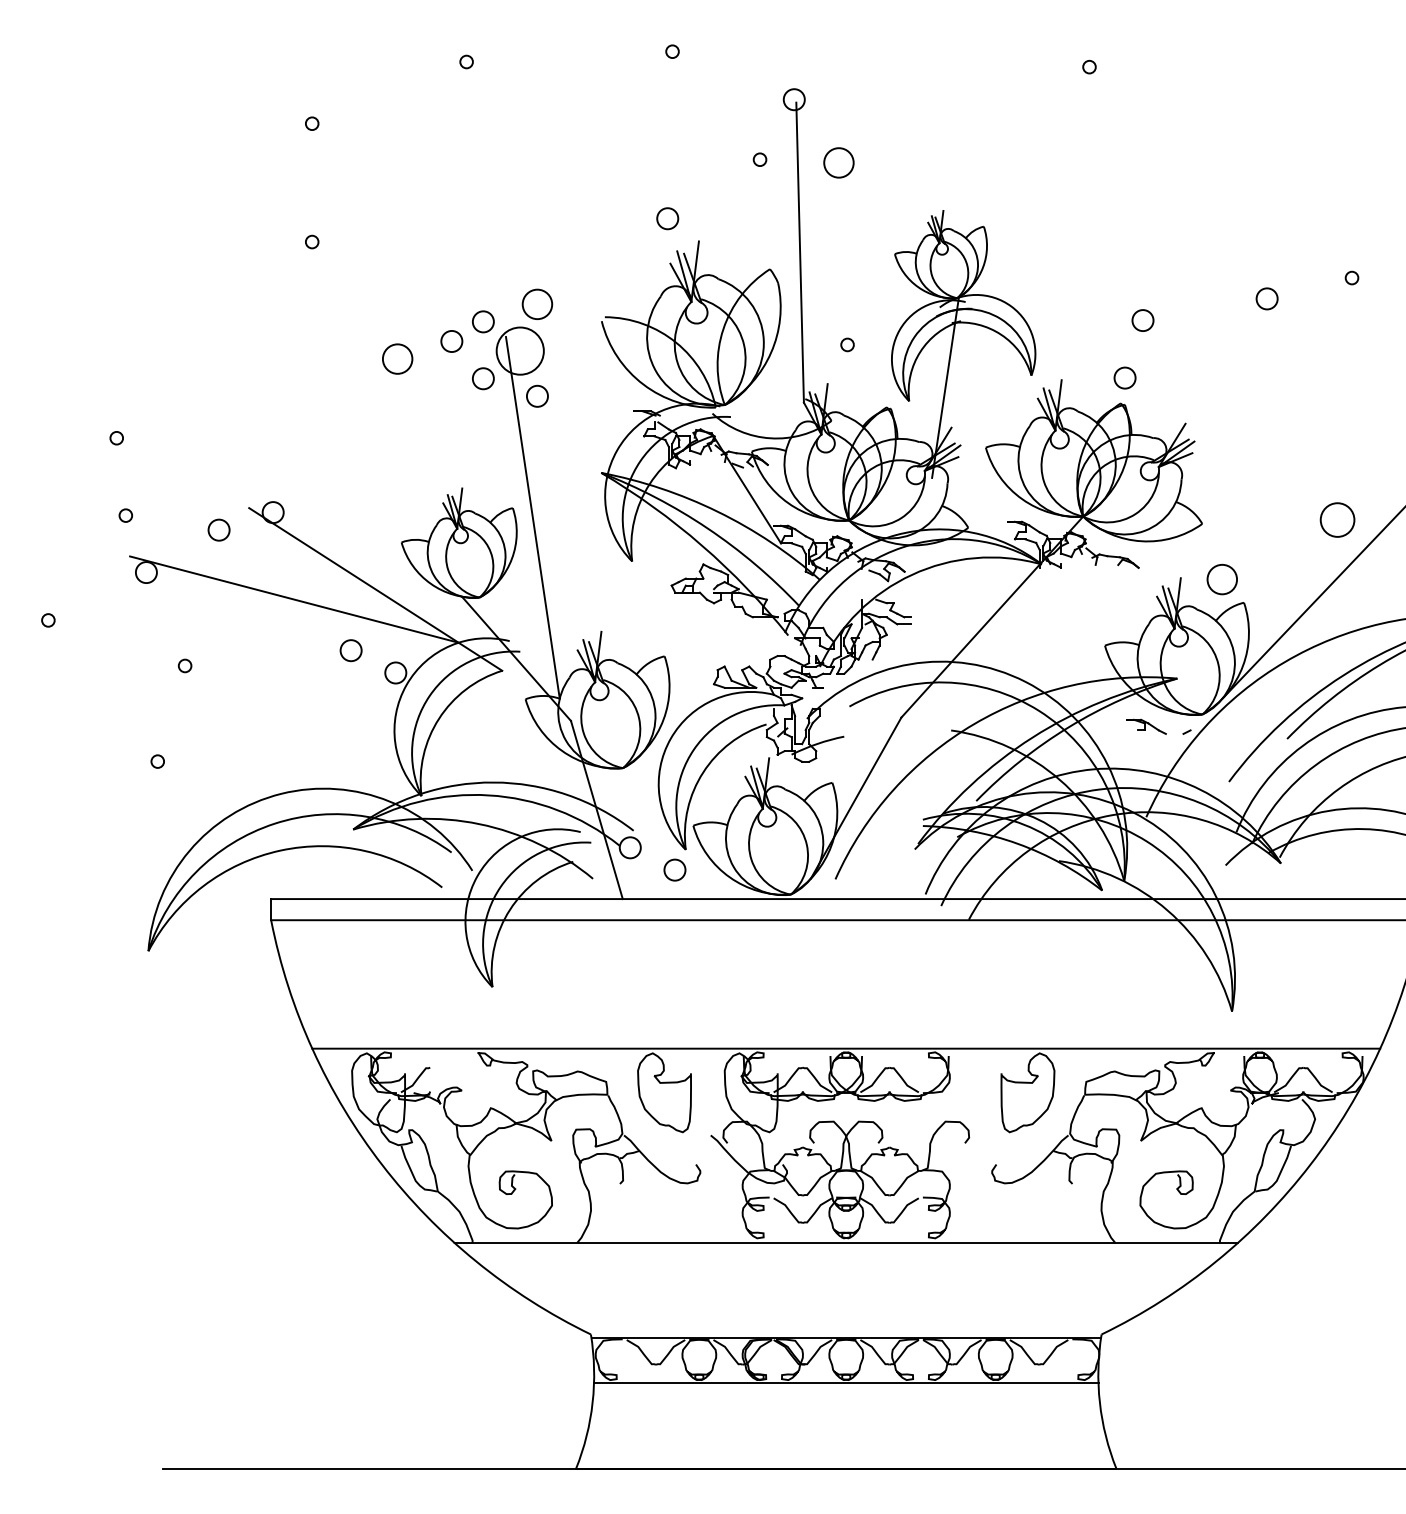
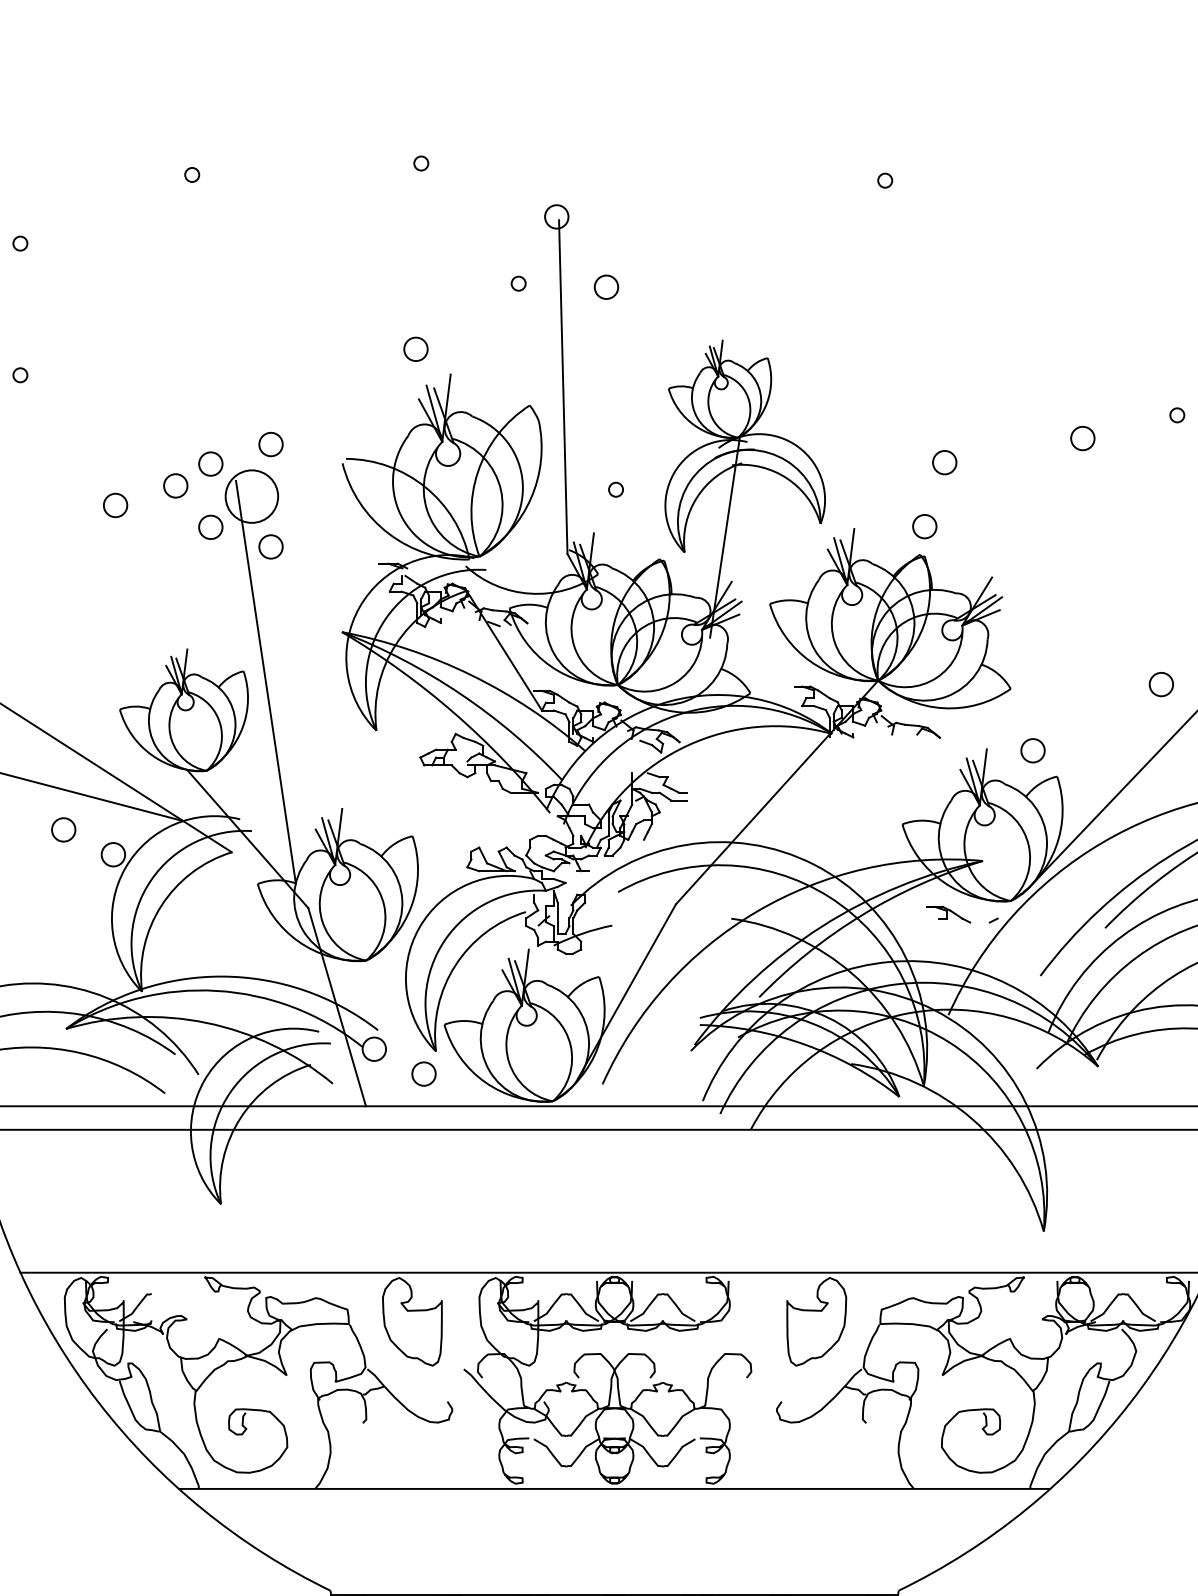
circle: (838, 162) -> (605, 286), size x0.71
circle: (537, 303) -> (271, 443), size x0.71
circle: (397, 358) -> (115, 504), size x0.71
circle: (1337, 519) -> (1161, 683), size x0.62
circle: (1222, 579) -> (1033, 750), size x0.71

